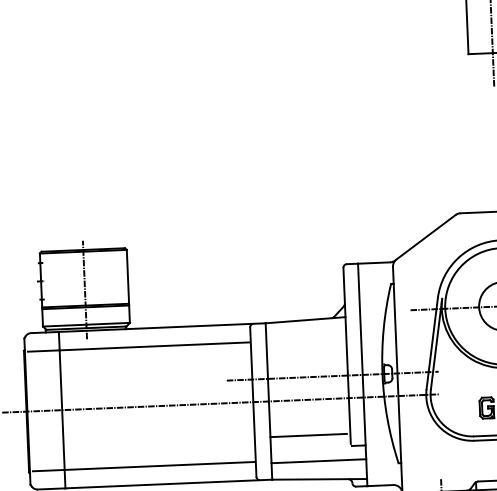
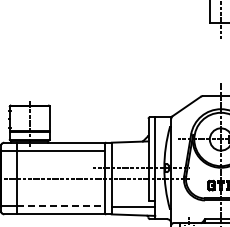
line: (306, 434) -> (128, 194), removed
line: (159, 464) -> (60, 205), solid -> dashed

